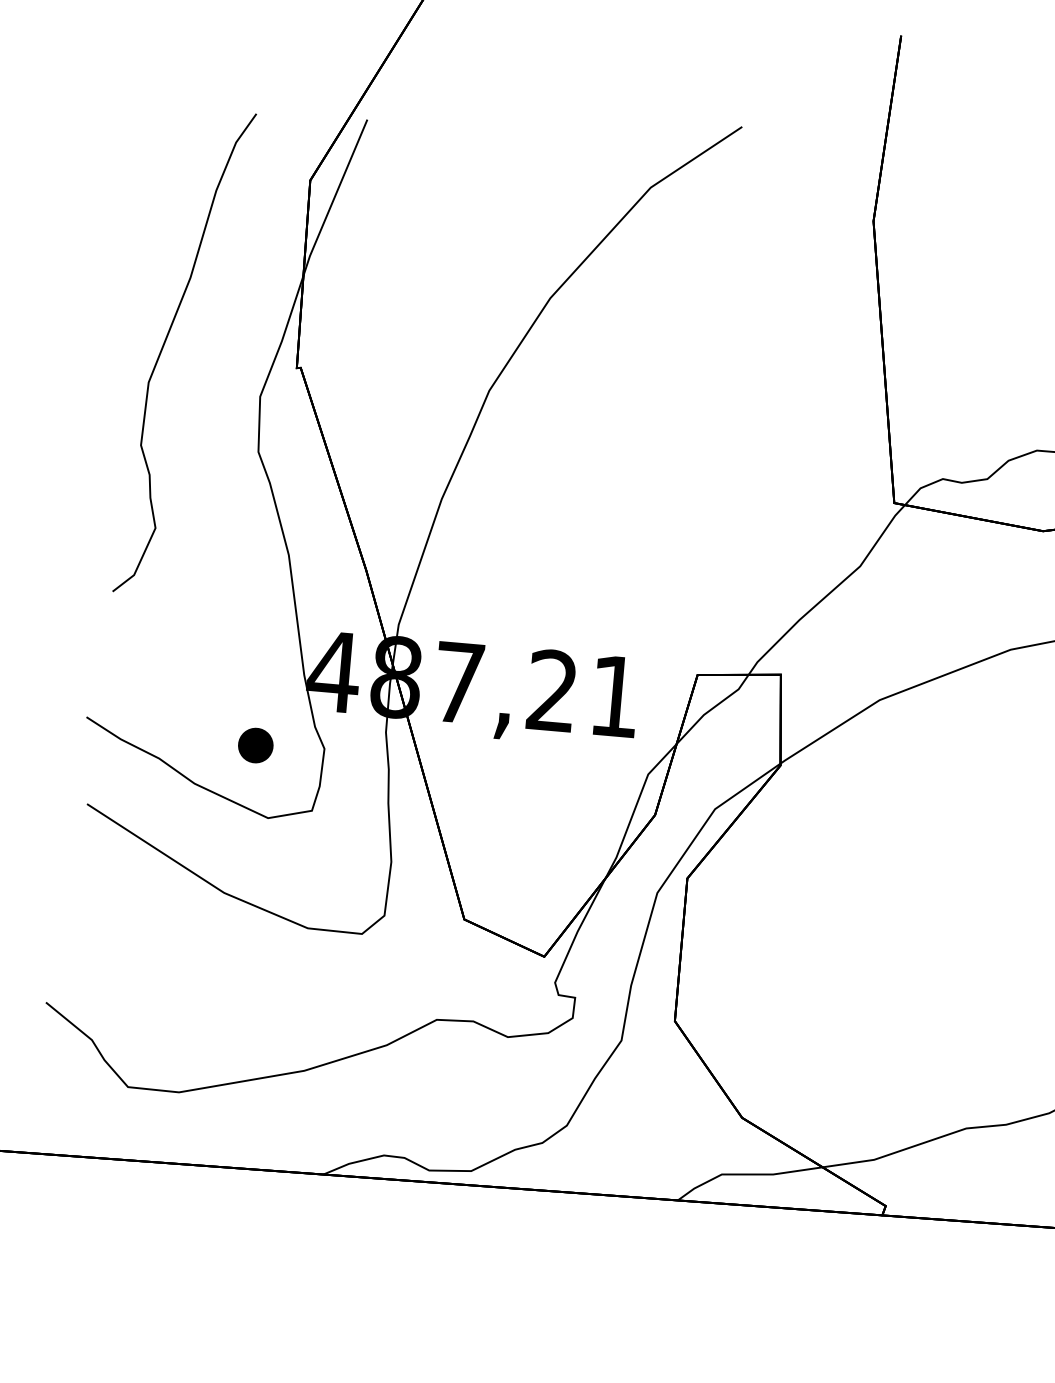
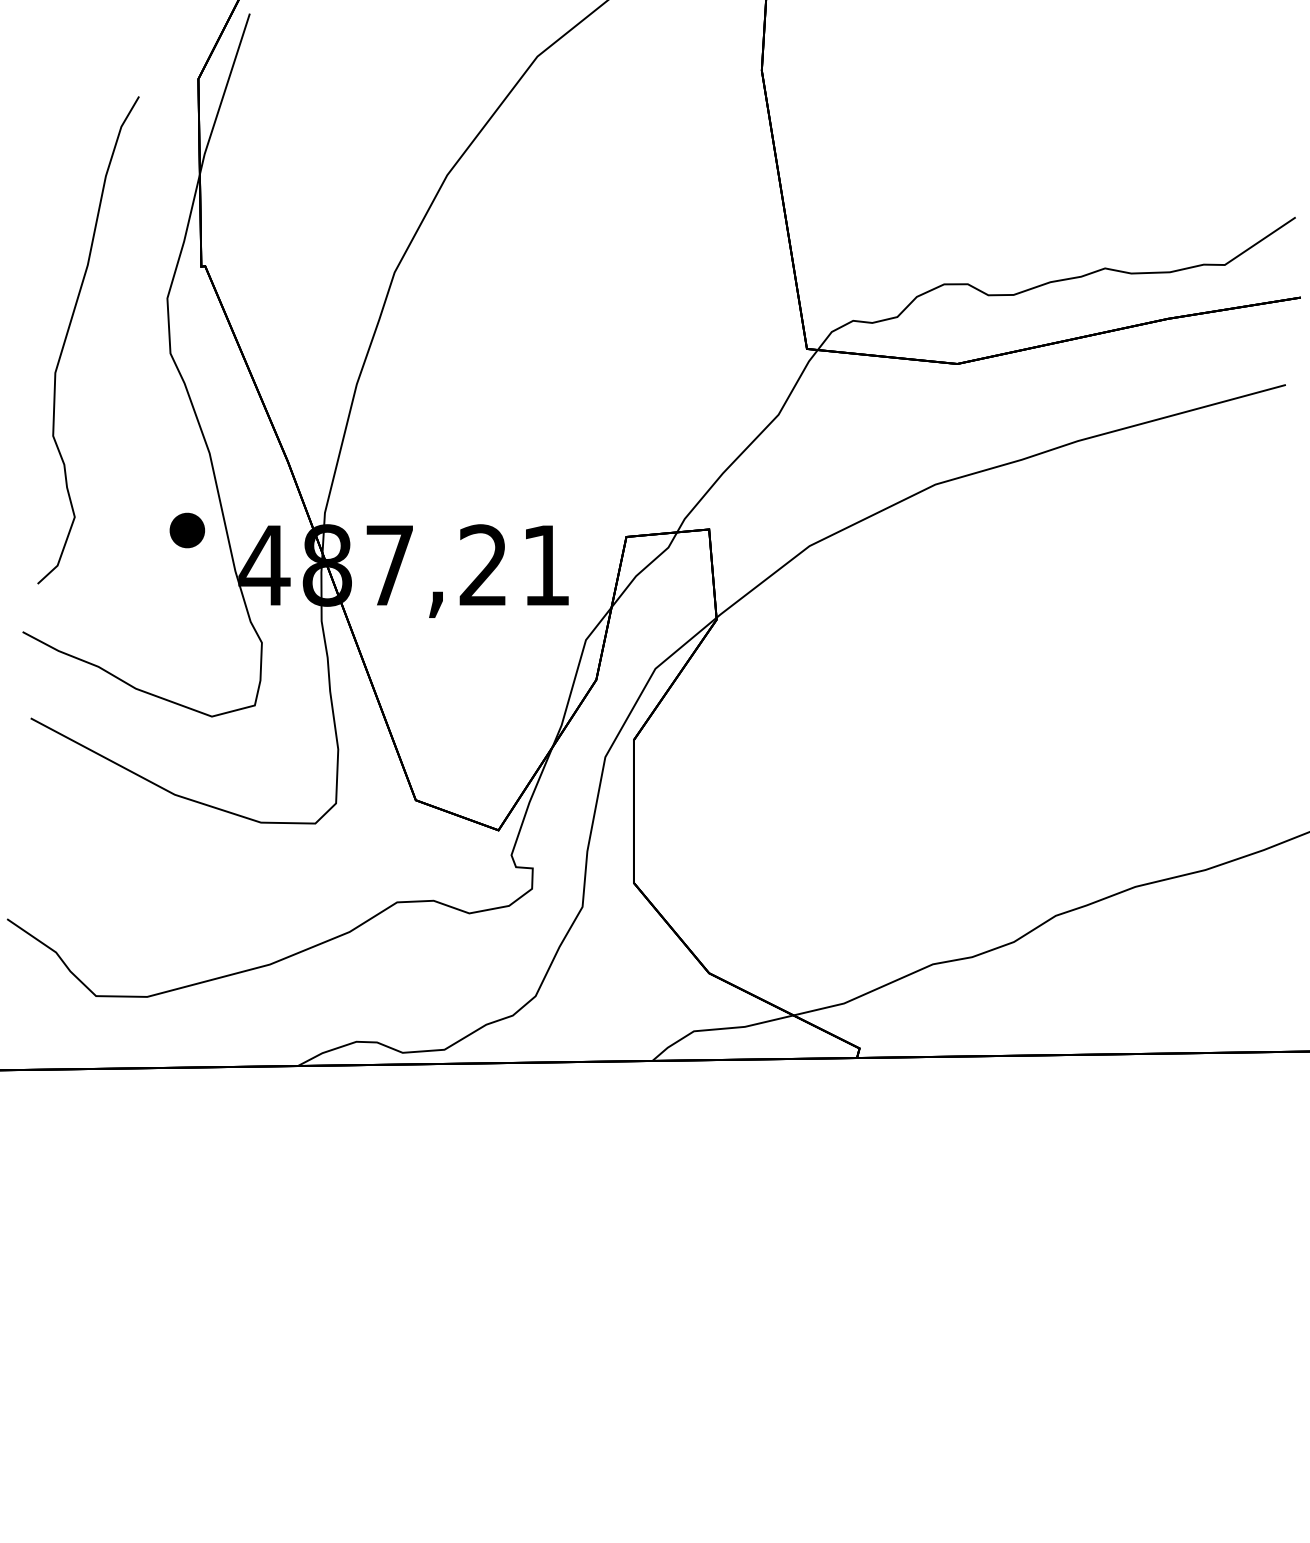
curve: (165, 344) -> (68, 333), moved
part: (254, 745) -> (186, 530), moved

